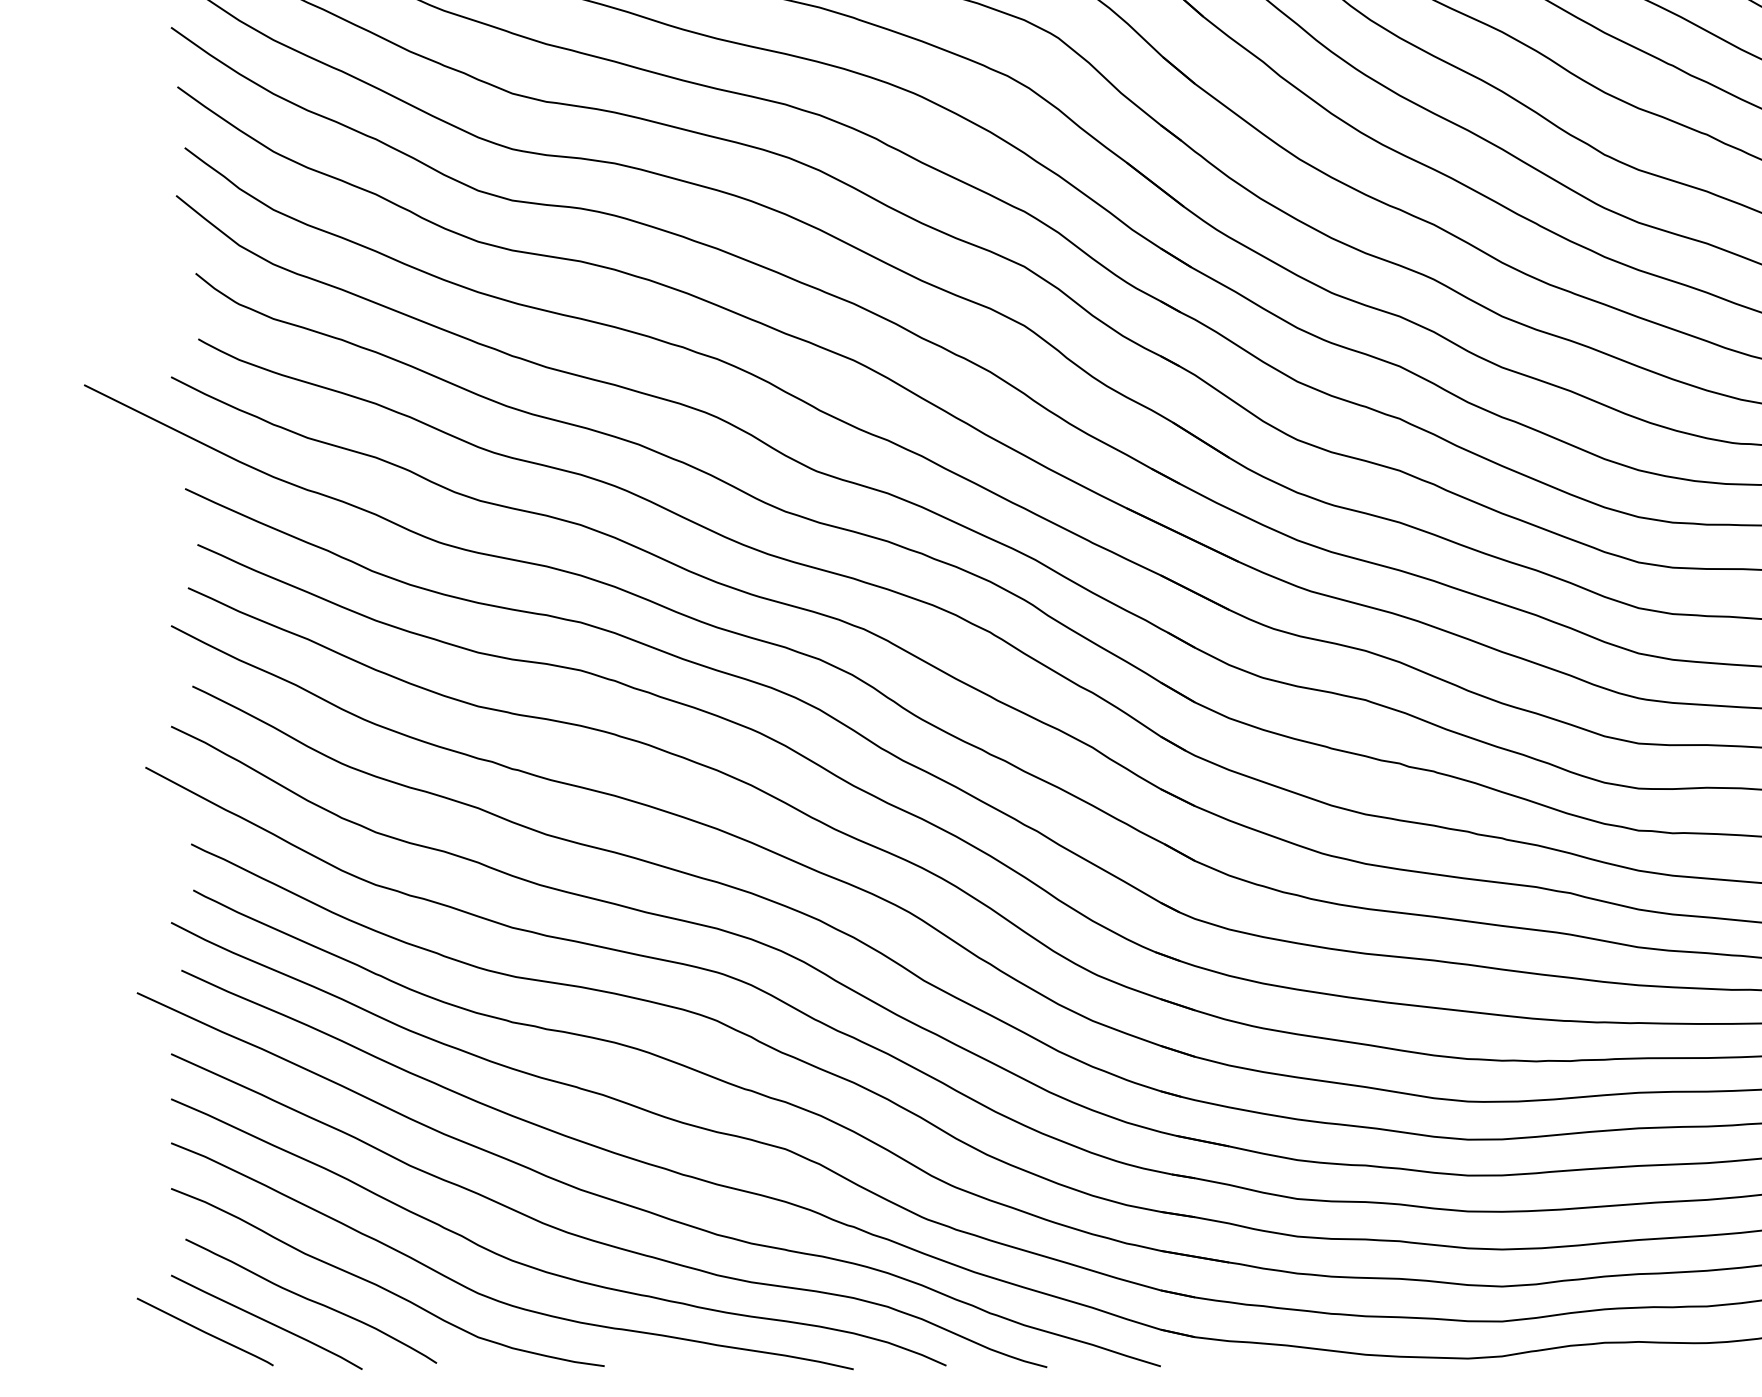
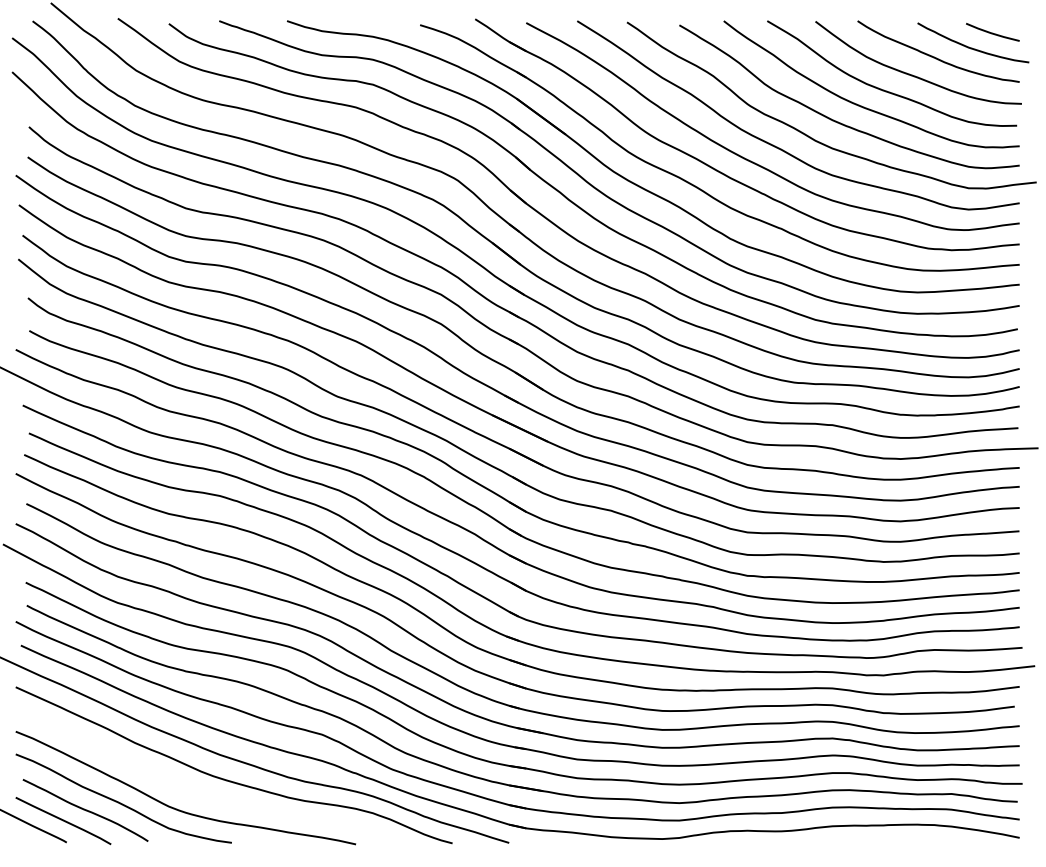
curve: (545, 1269) -> (202, 794), removed

